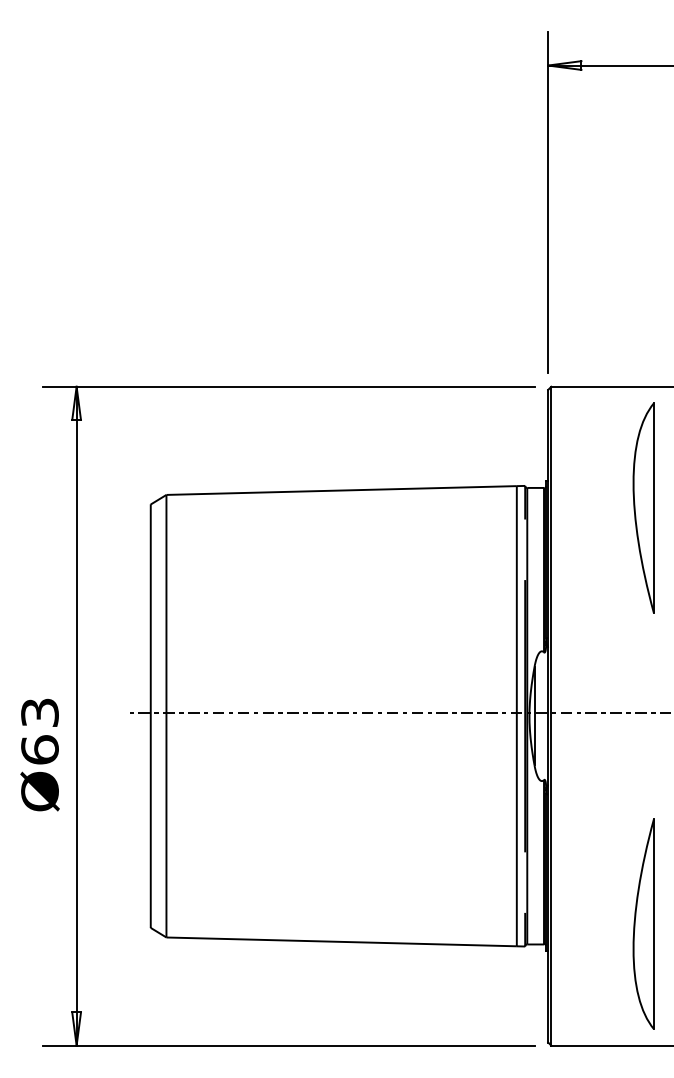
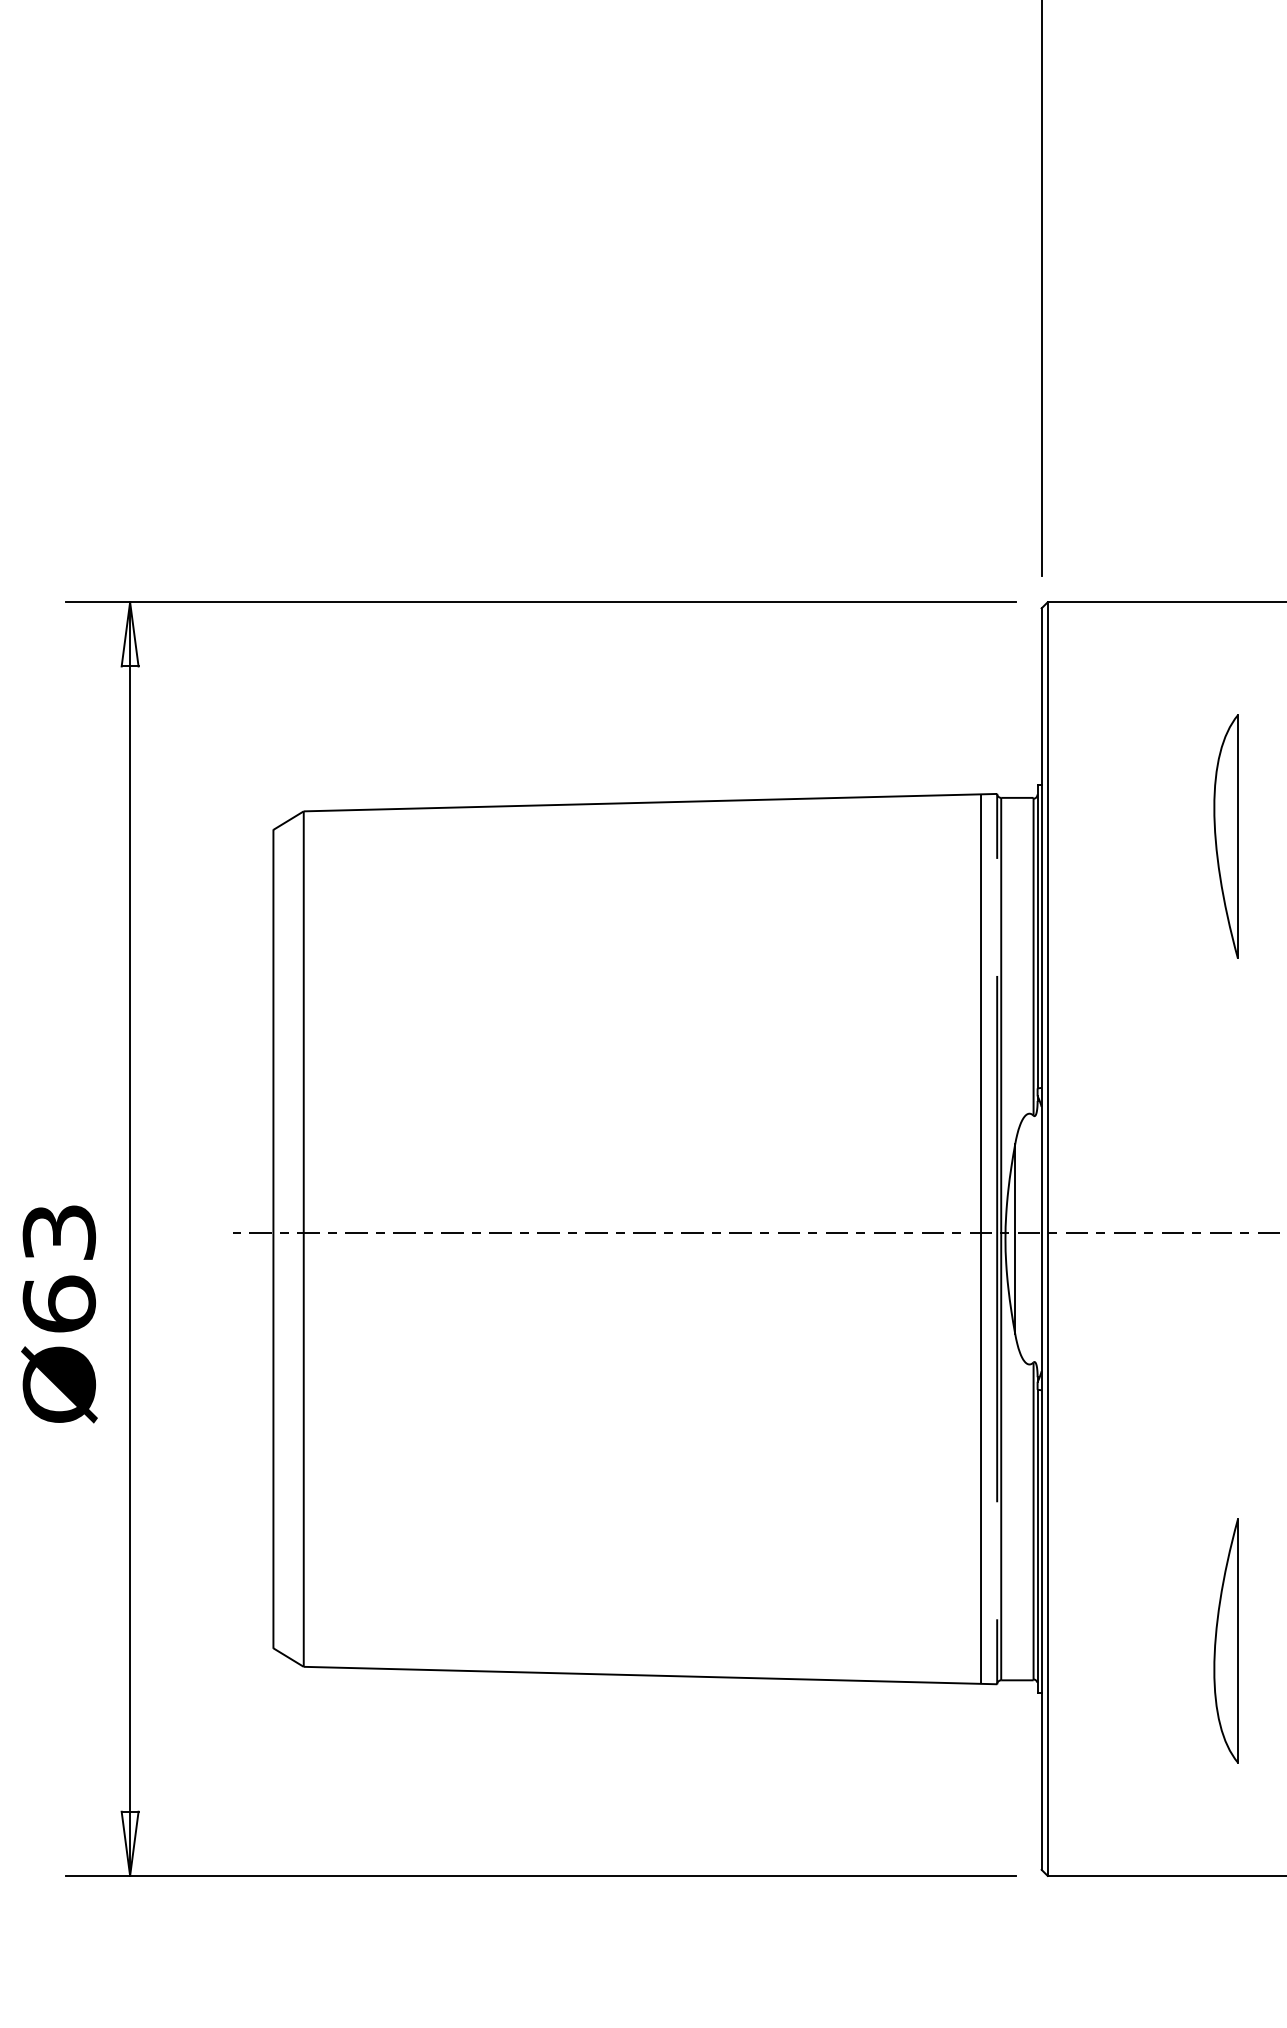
part: (643, 507) -> (1225, 835), size x0.6
part: (643, 923) -> (1225, 1639), size x0.6

